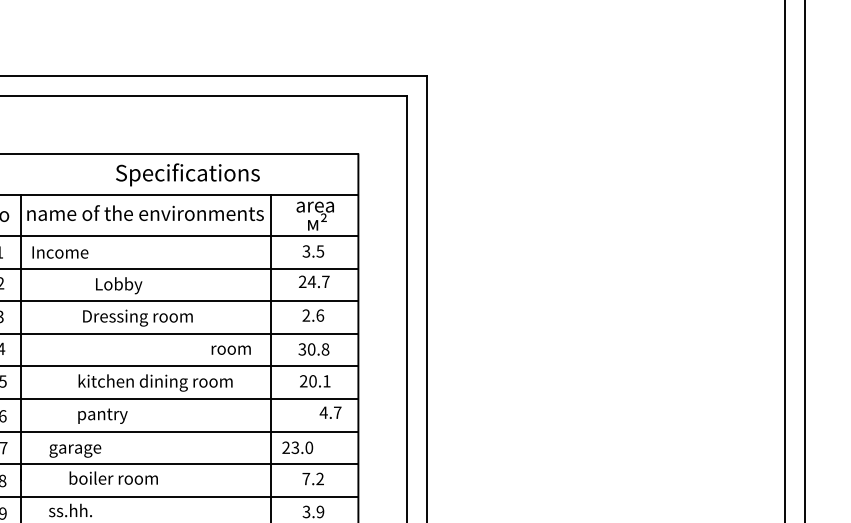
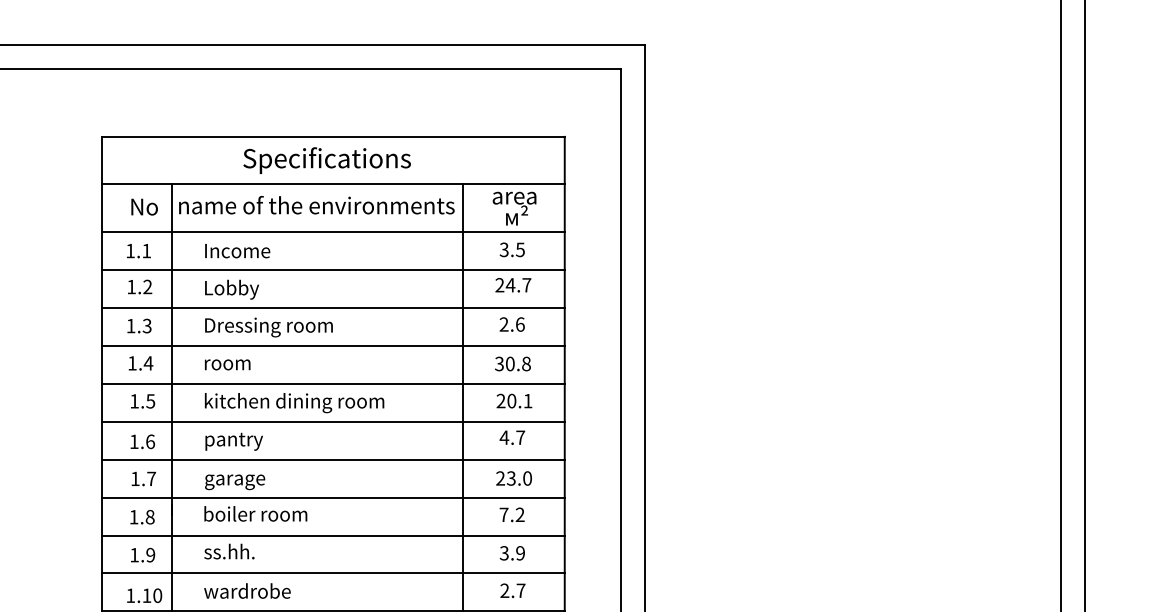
text: (187, 174) -> (326, 160), moved
text: (60, 252) -> (237, 251), moved
text: (118, 285) -> (231, 289), moved
text: (137, 318) -> (268, 327), moved
text: (231, 349) -> (227, 364), moved
text: (155, 383) -> (294, 403), moved
text: (330, 412) -> (512, 437), moved
text: (102, 416) -> (233, 441), moved
text: (297, 447) -> (513, 478), moved
text: (113, 477) -> (255, 513), moved

